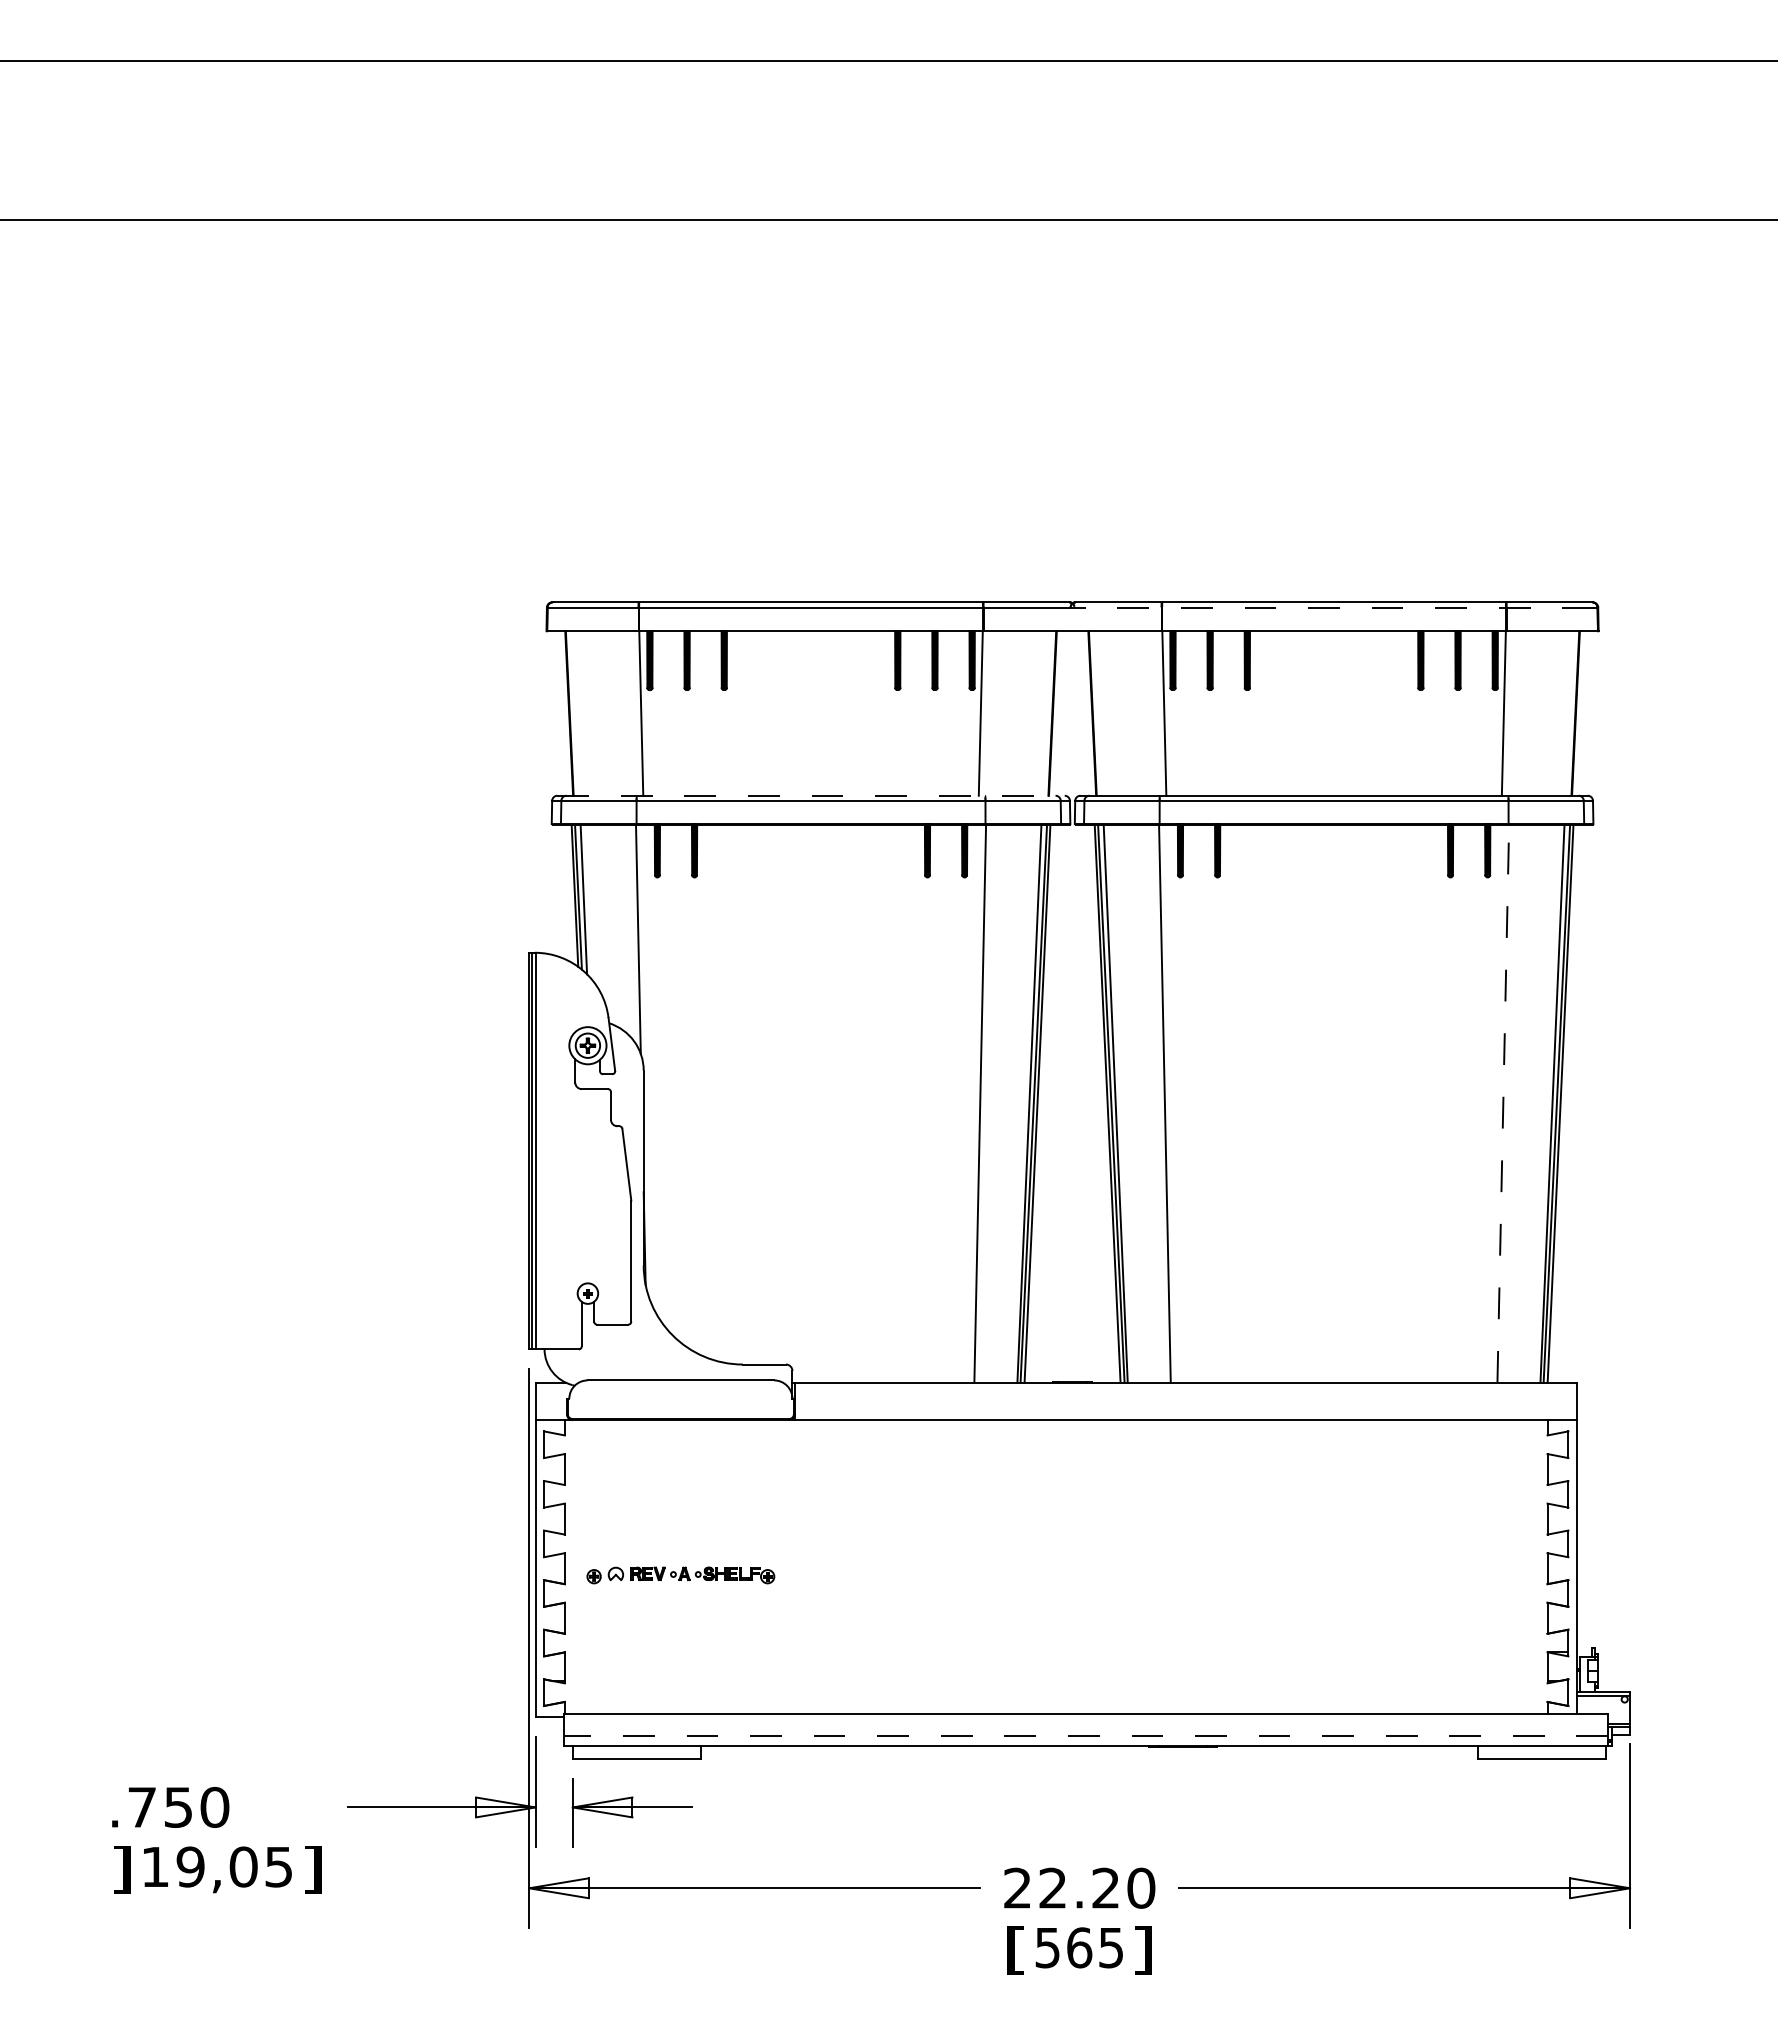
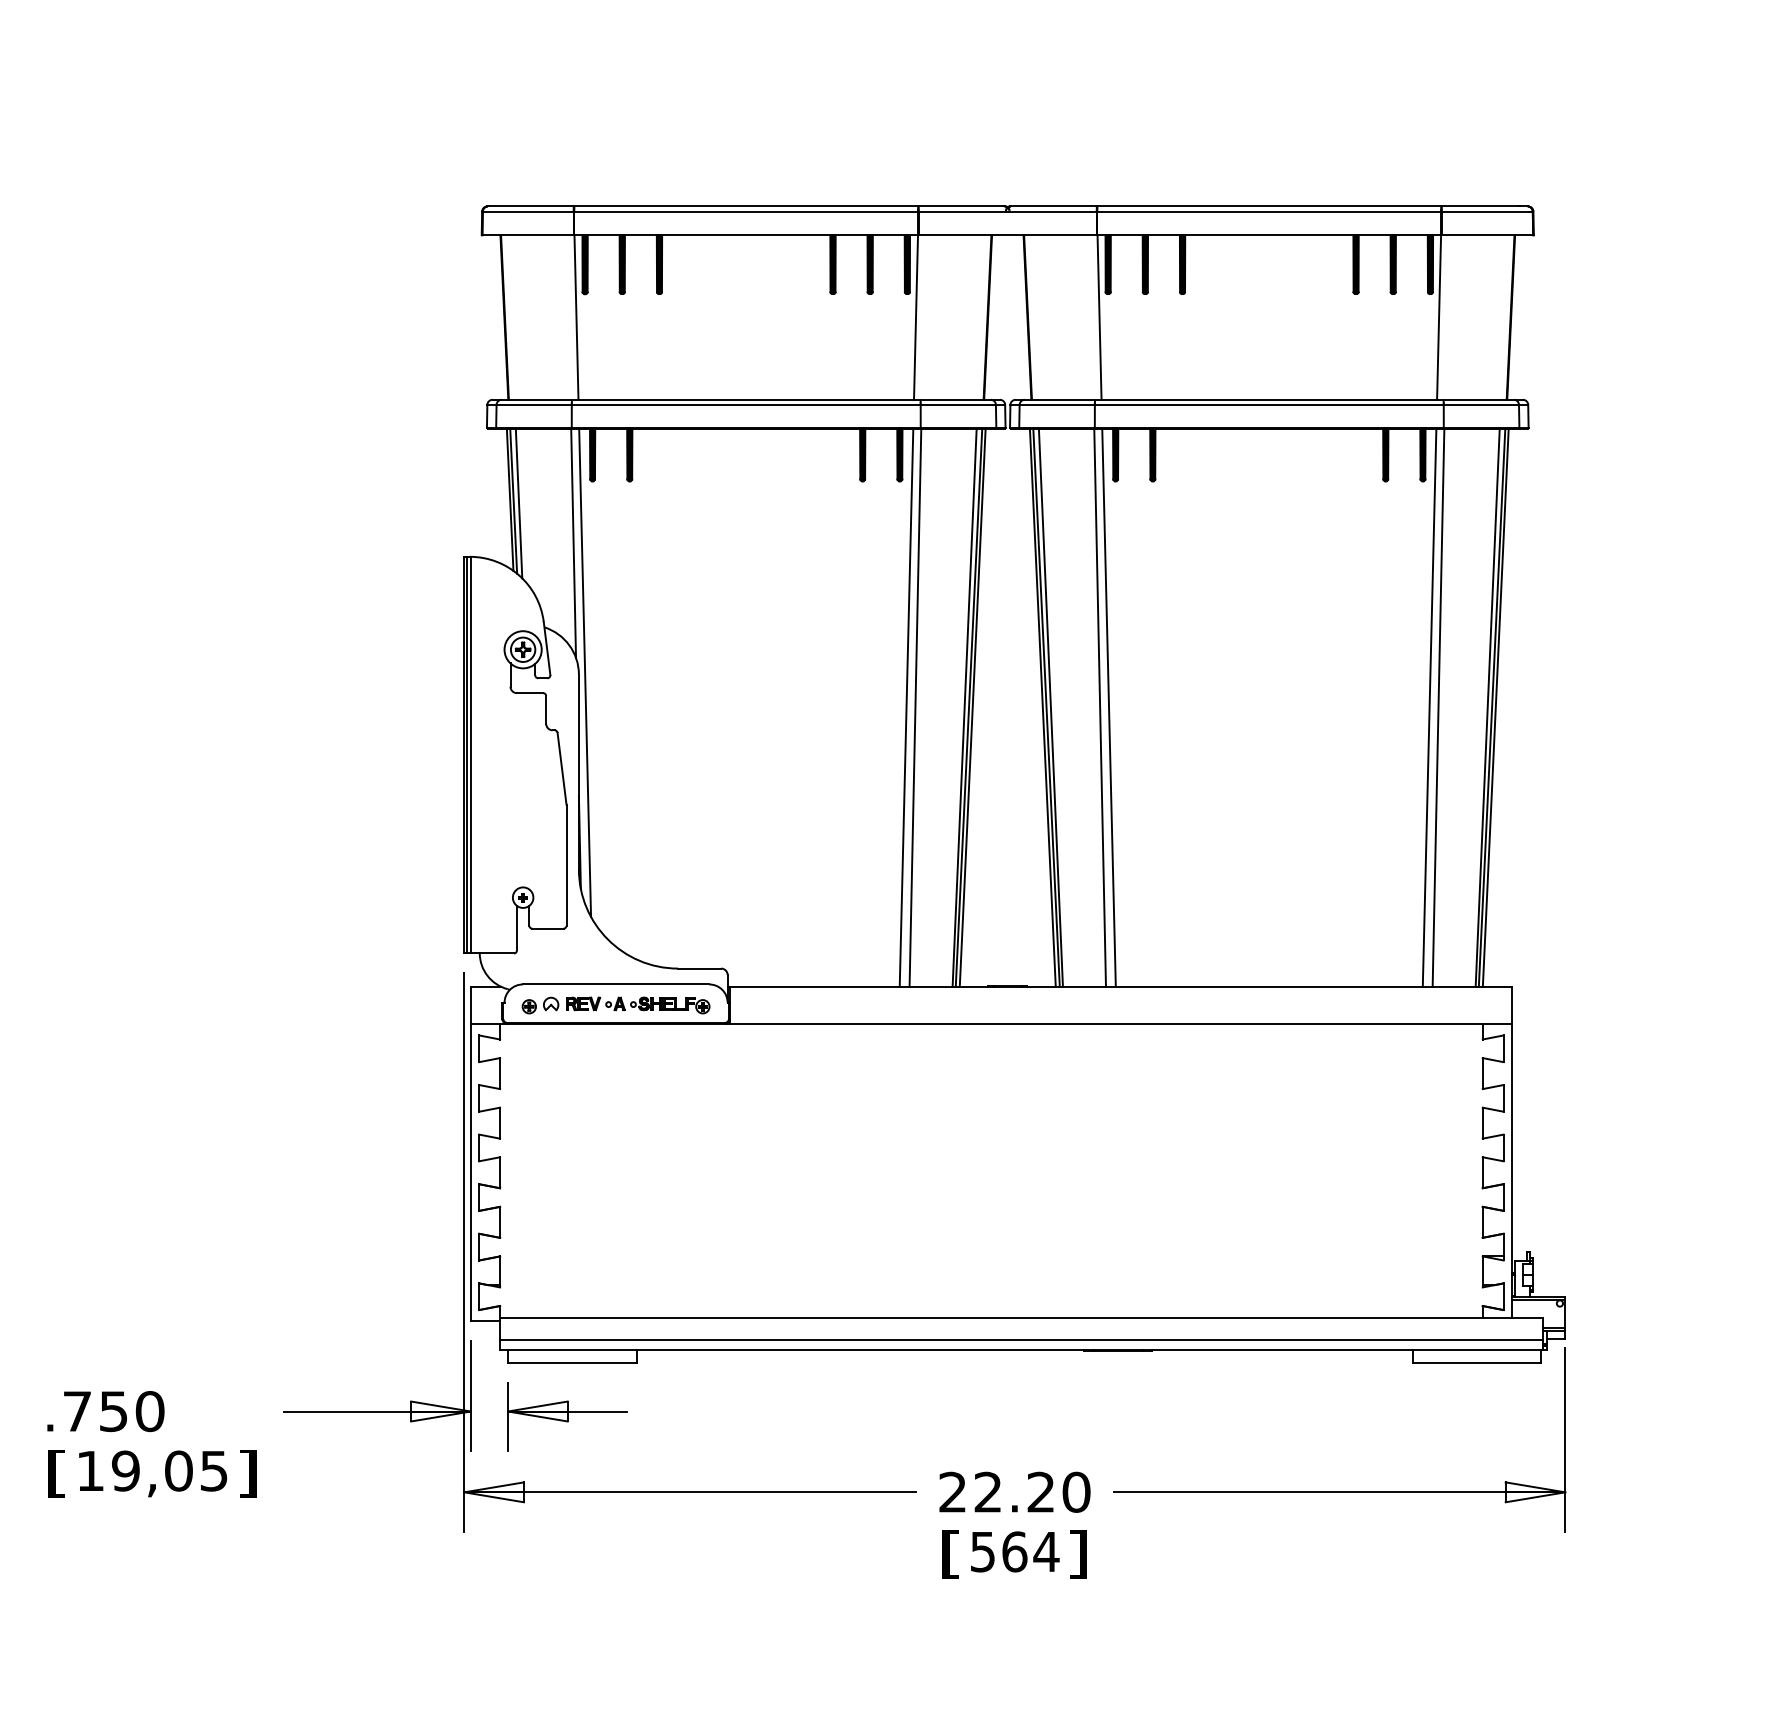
line: (1334, 607) -> (1269, 211), dashed -> solid
line: (811, 795) -> (746, 399), dashed -> solid
line: (649, 1068) -> (584, 672), added
line: (971, 1103) -> (906, 707), added
line: (1173, 1103) -> (1108, 707), added
line: (1494, 1103) -> (1429, 707), added
line: (1503, 1103) -> (1438, 707), dashed -> solid
part: (680, 1575) -> (615, 1005), moved
line: (1086, 1735) -> (1021, 1339), dashed -> solid
text: (121, 1869) -> (56, 1473), ] -> [
text: (1111, 1948) -> (1046, 1552), 565 -> 564

